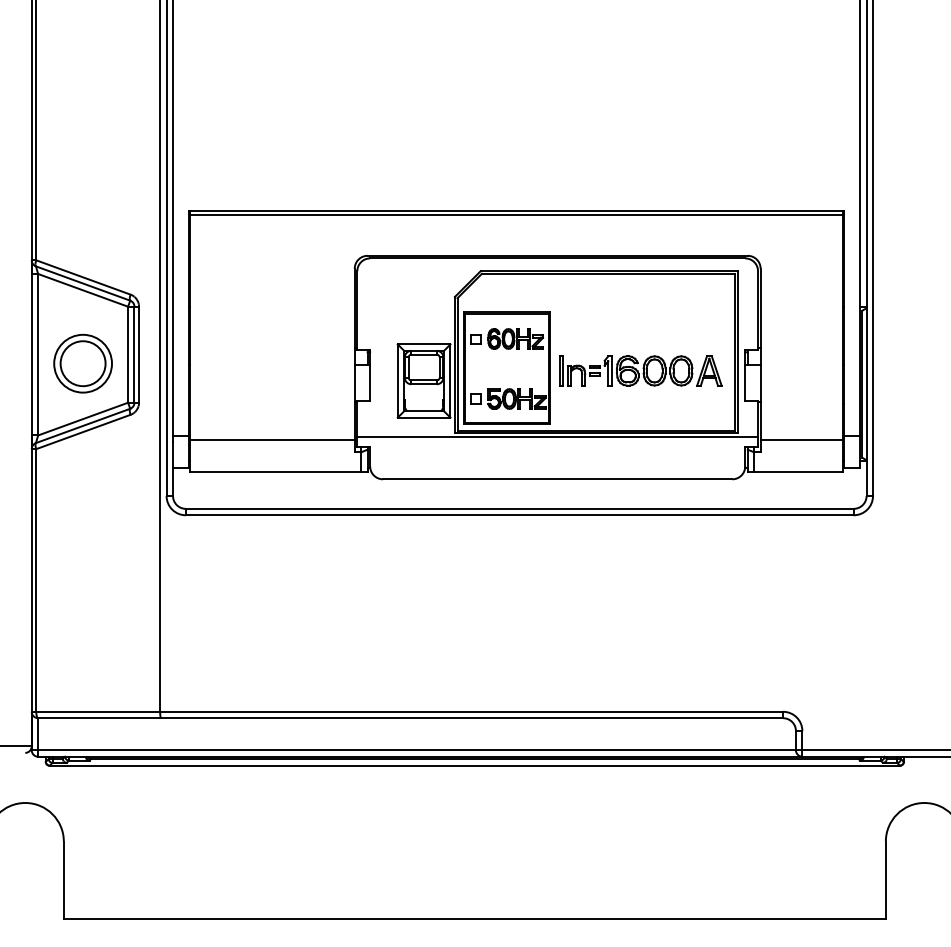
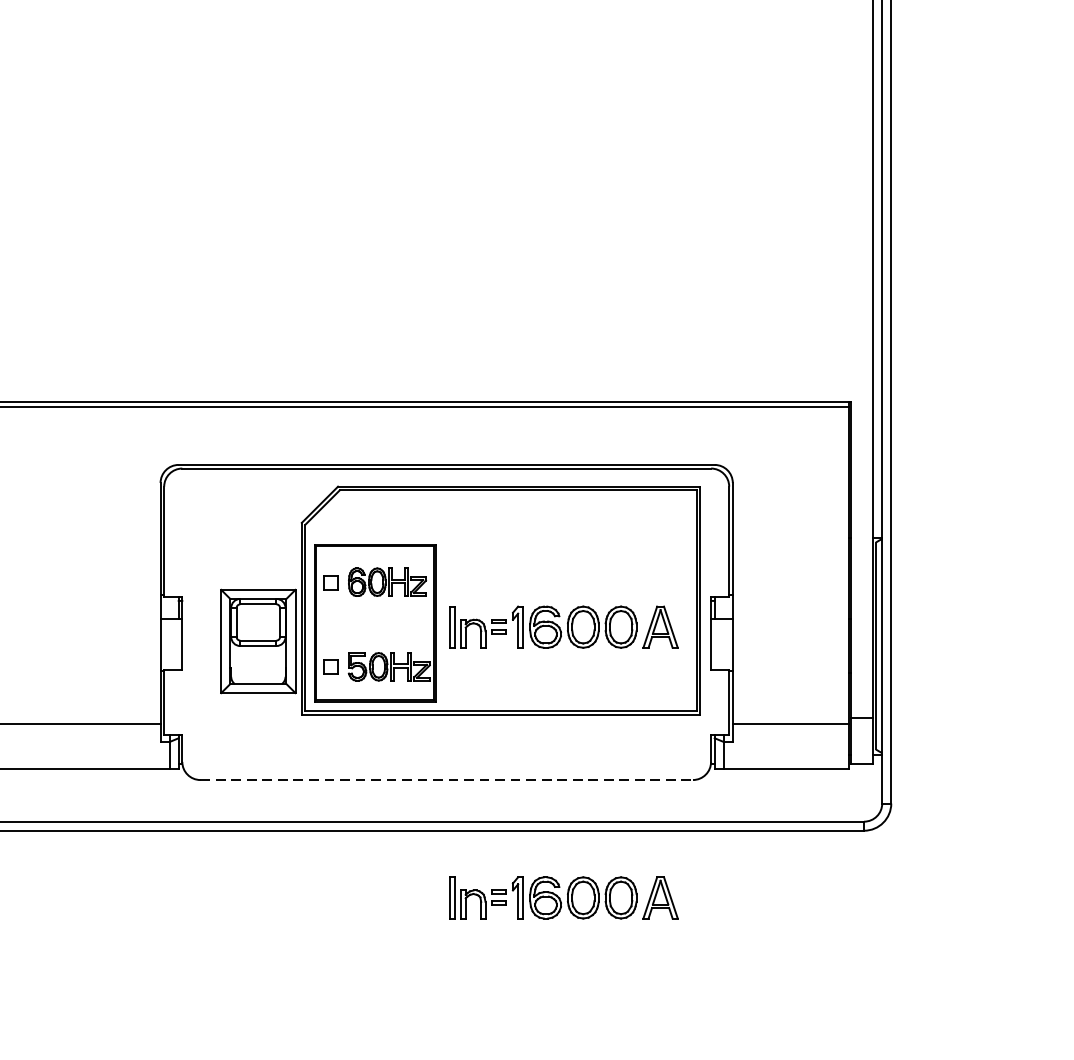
line: (557, 436) -> (446, 719), removed
line: (557, 479) -> (446, 780), solid -> dashed
part: (640, 562) -> (563, 897), added

